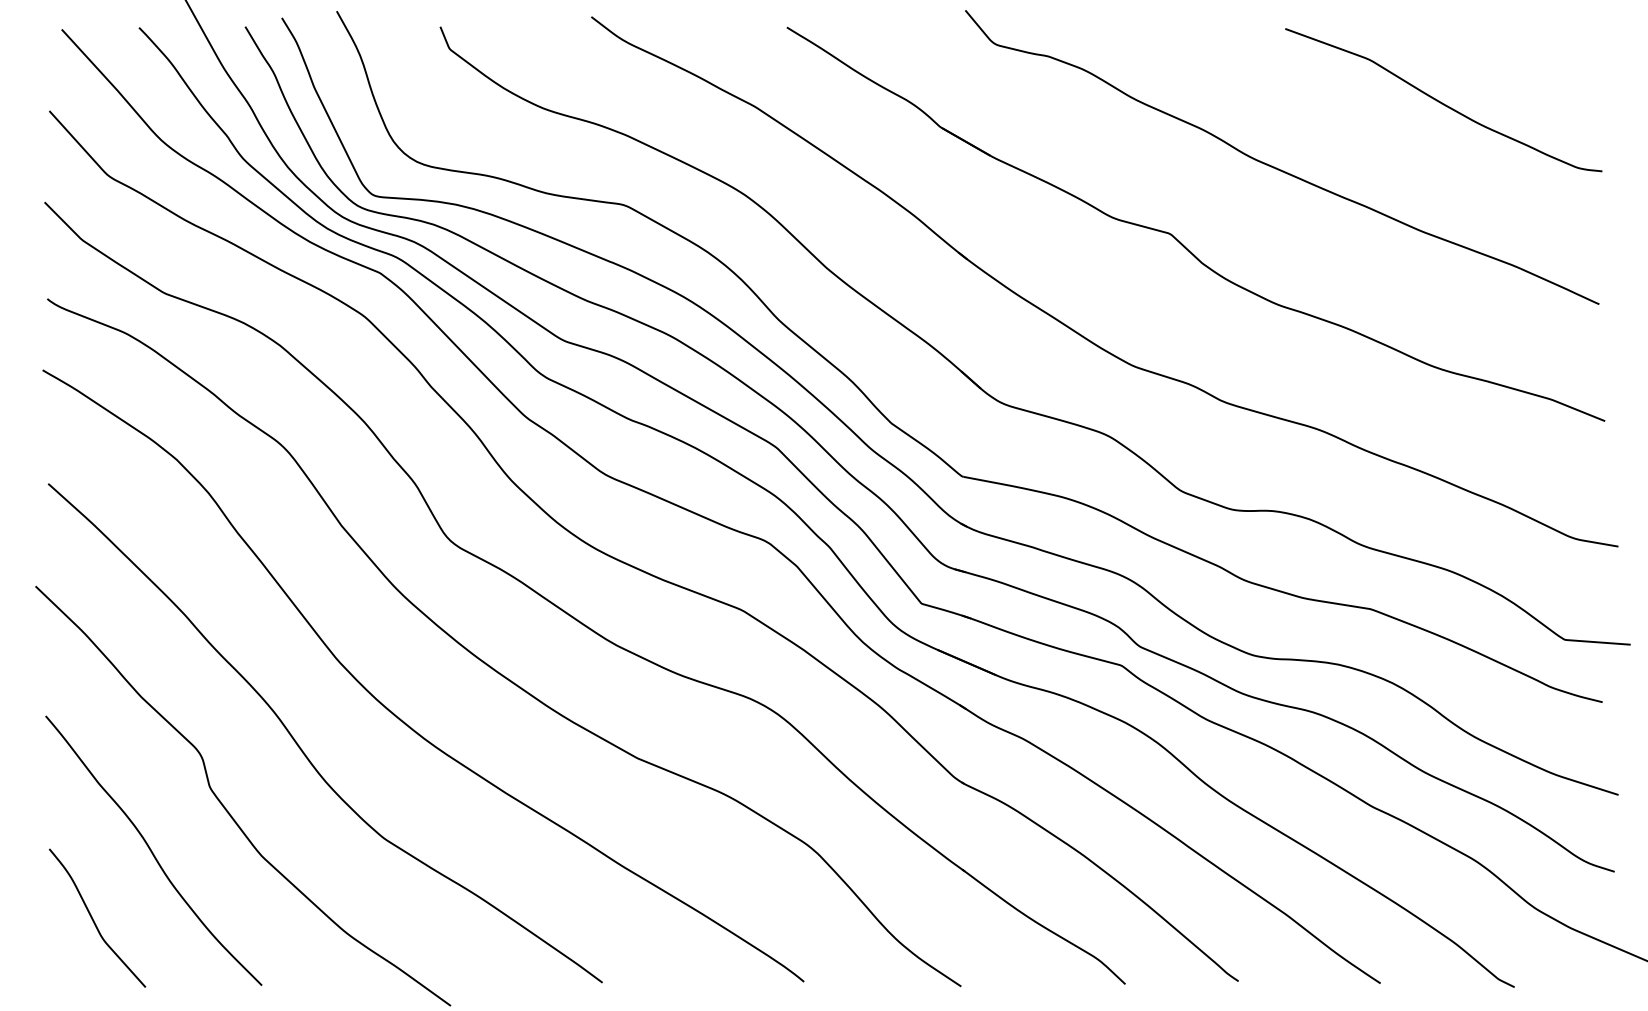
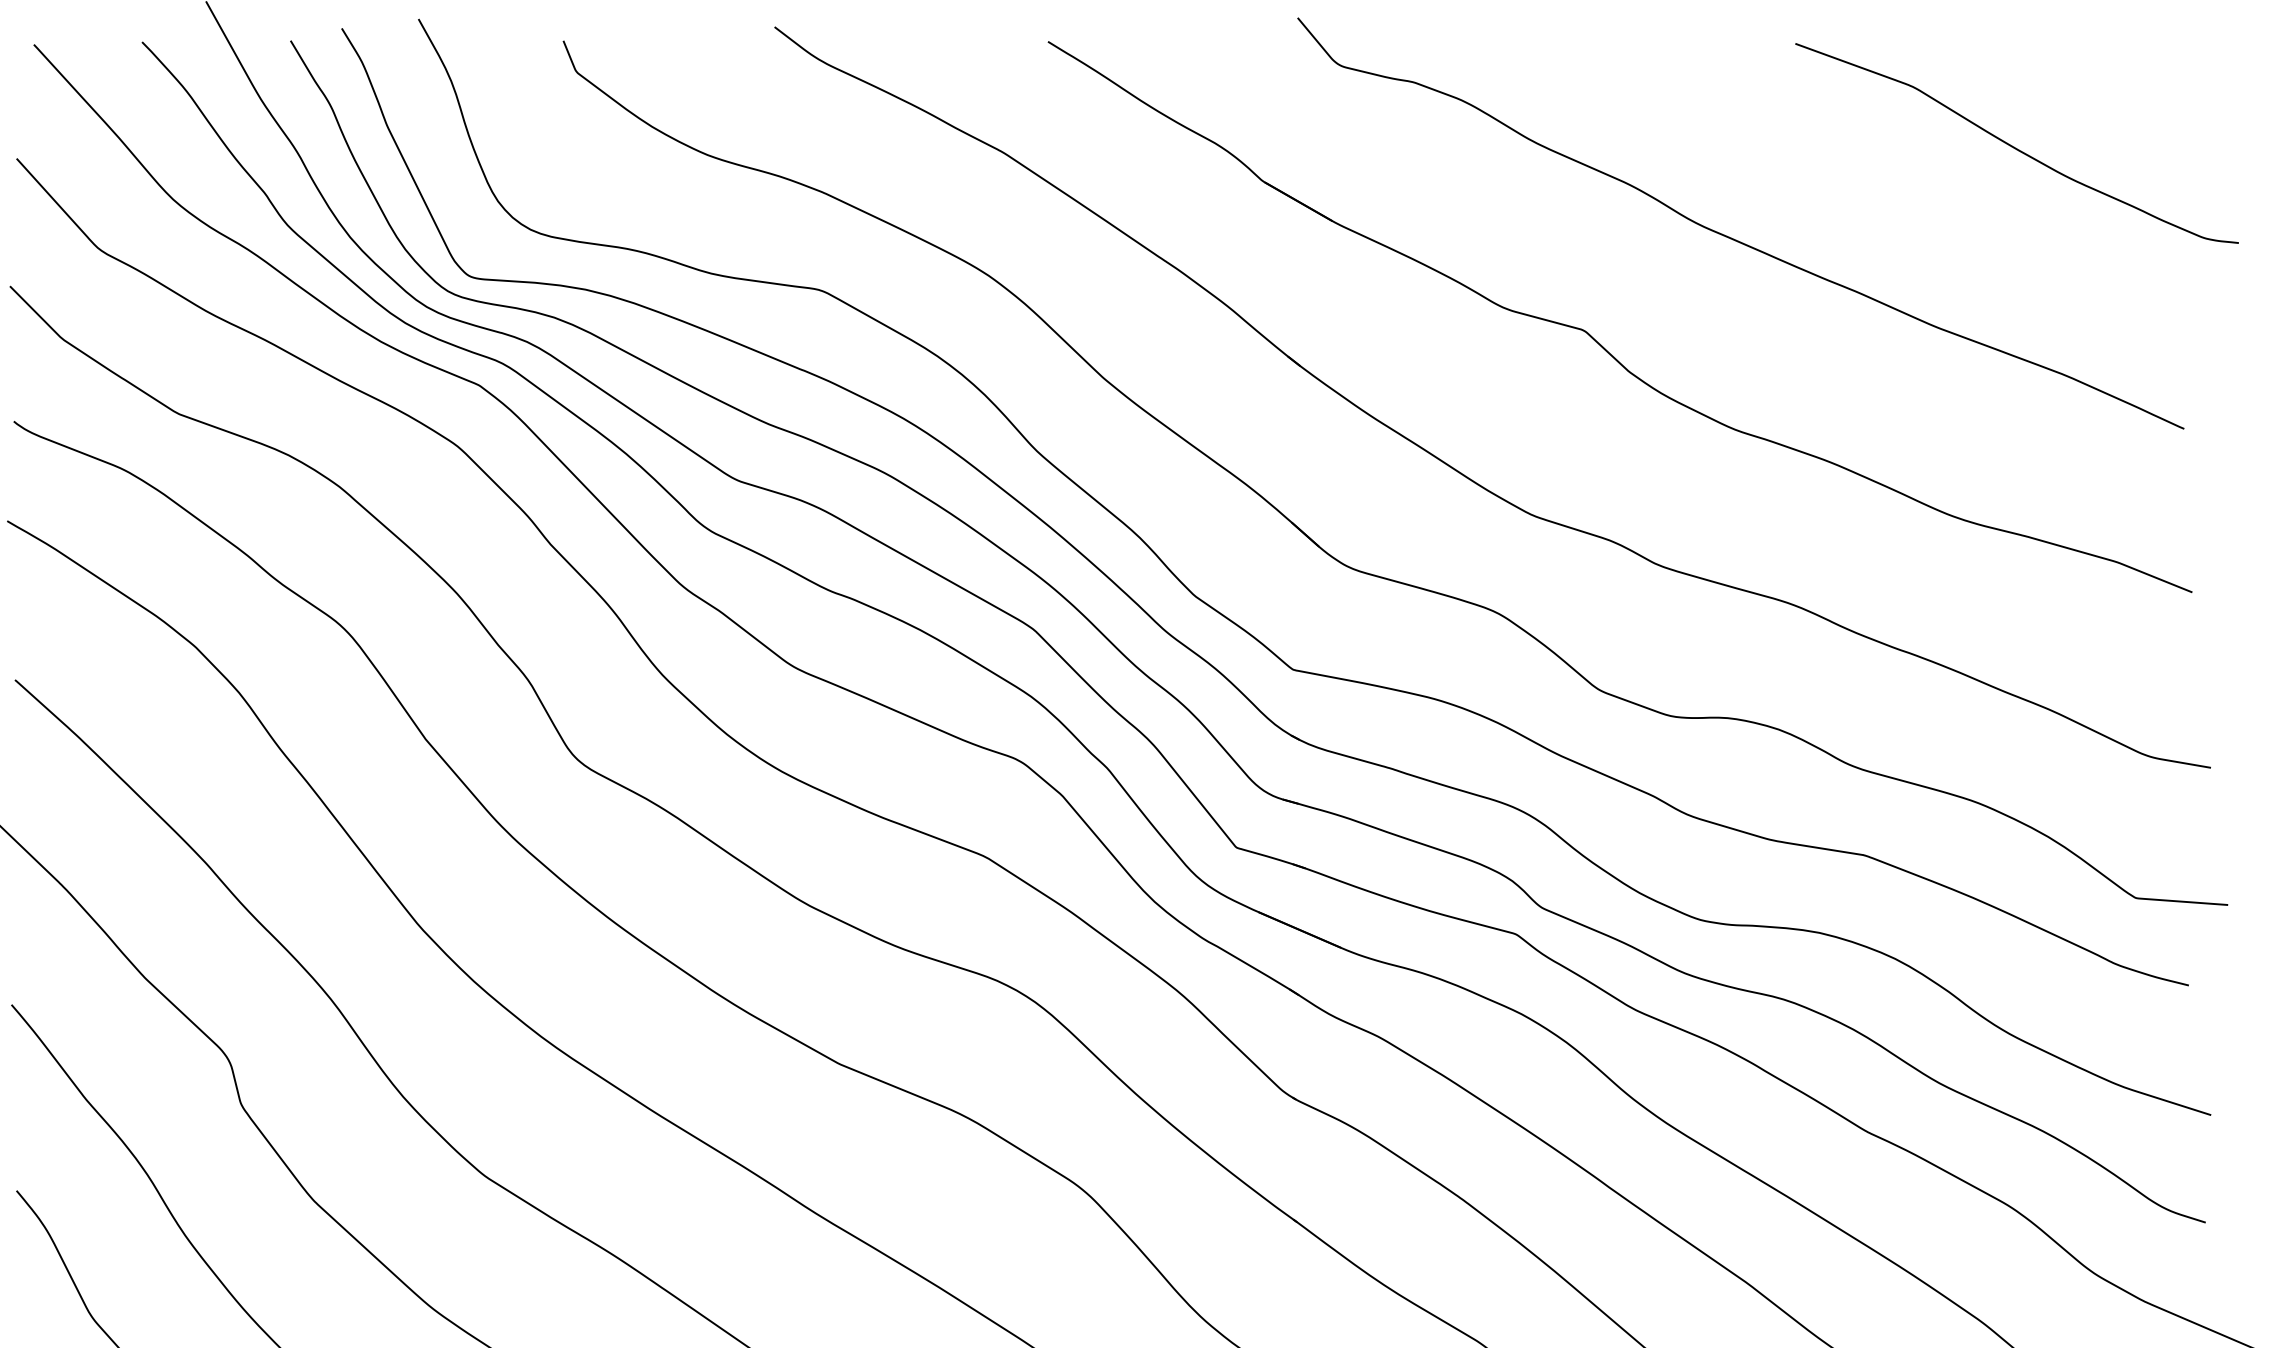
curve: (1442, 102) -> (2015, 146), moved

